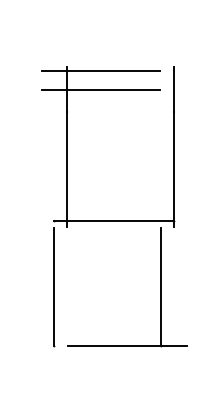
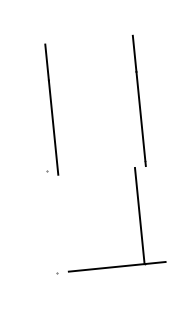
line: (100, 71) -> (72, 45), removed
line: (100, 90) -> (74, 60), removed
line: (113, 220) -> (95, 165), removed
line: (53, 286) -> (51, 224), removed

